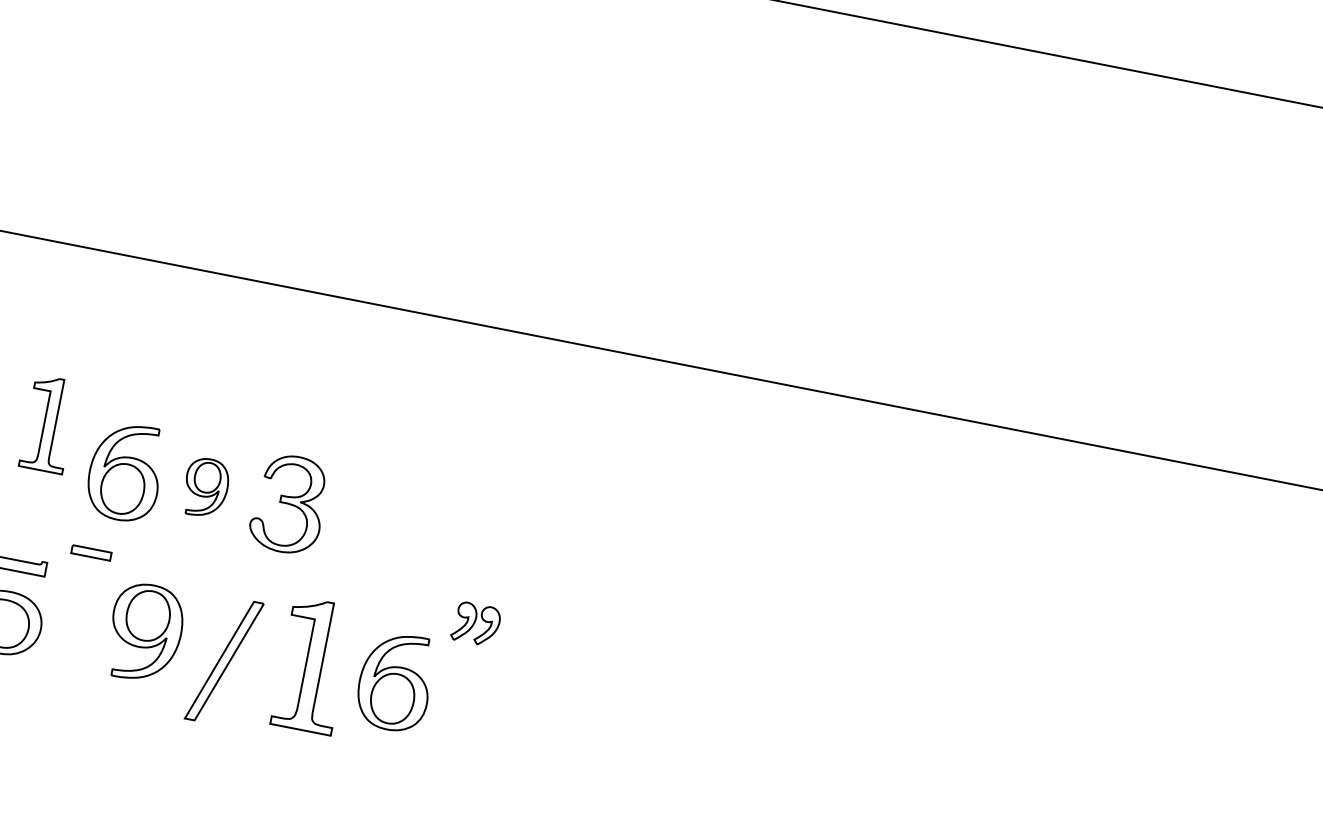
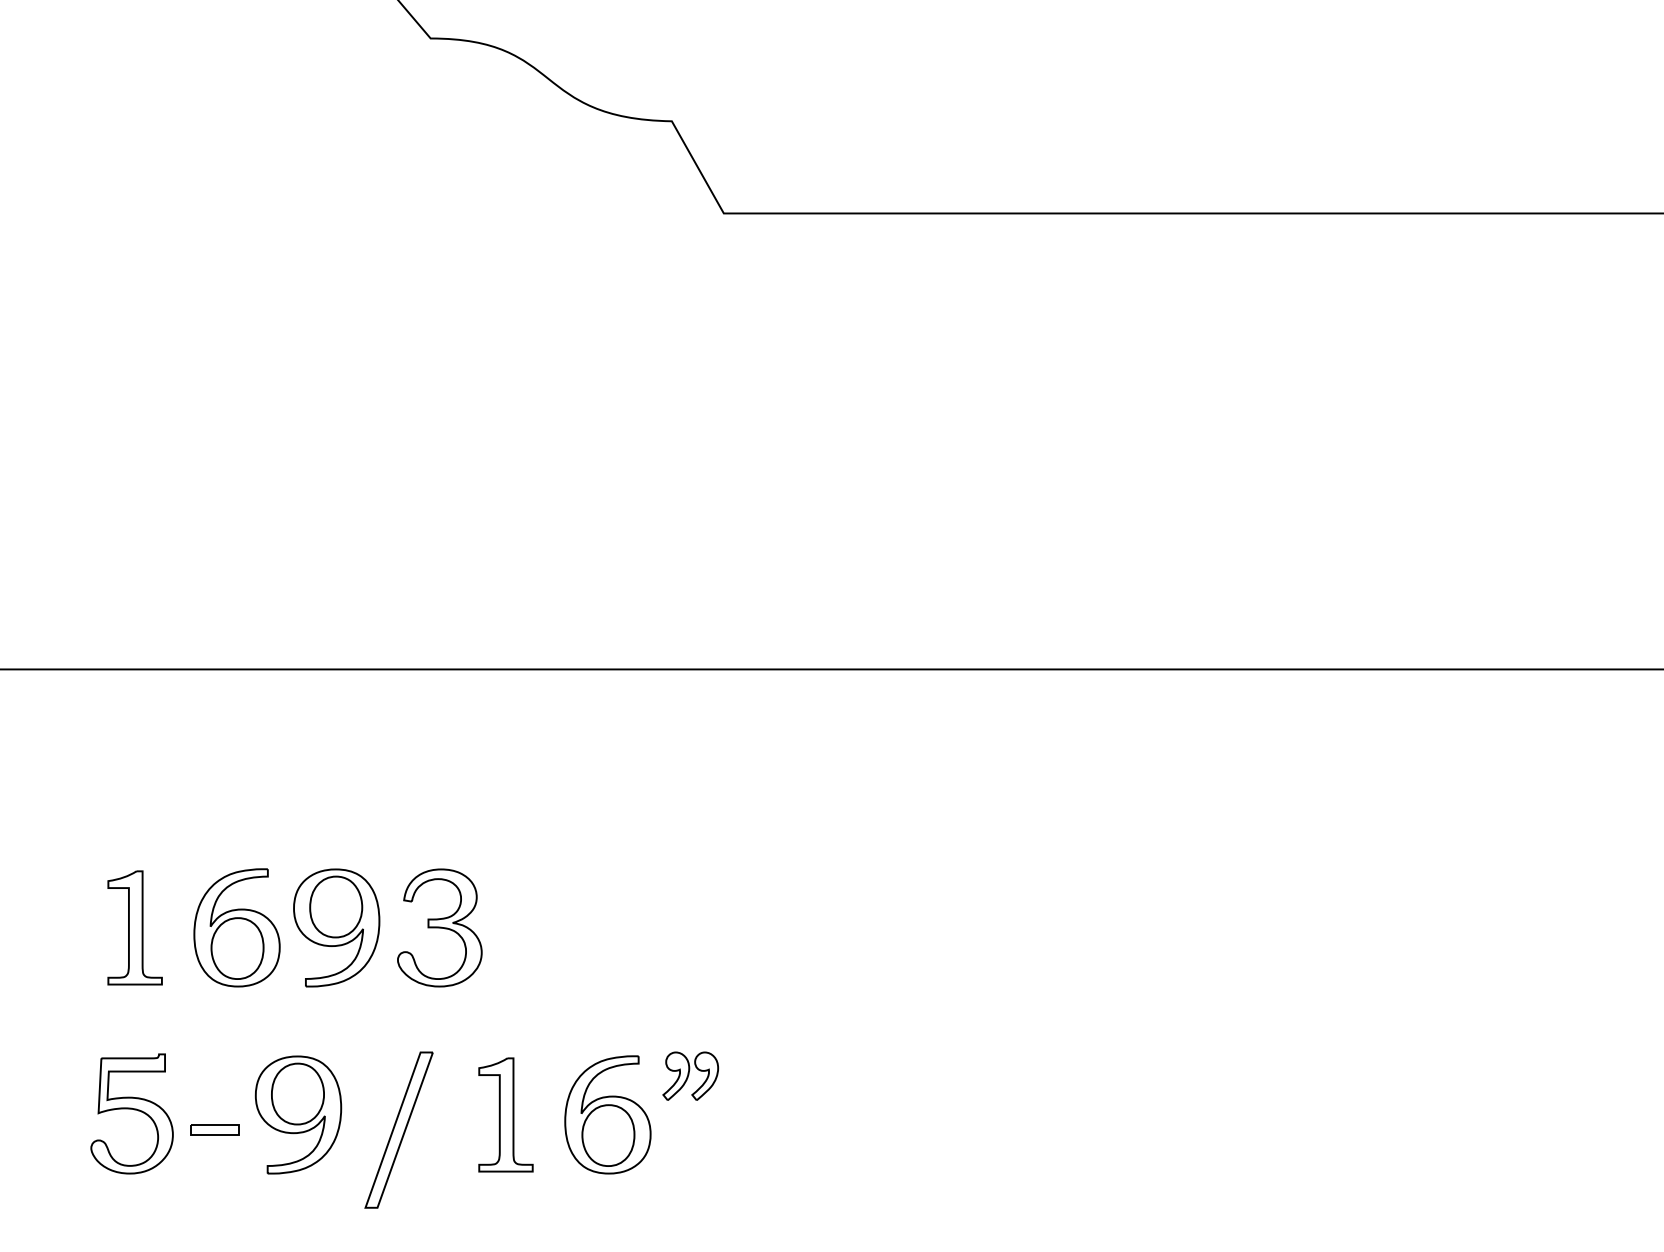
part: (48, 424) -> (134, 927), moved
part: (205, 487) -> (336, 927), size x1.67
part: (90, 552) -> (214, 1129), moved
part: (476, 623) -> (690, 1075), moved
part: (312, 665) -> (505, 1114), size x0.71

